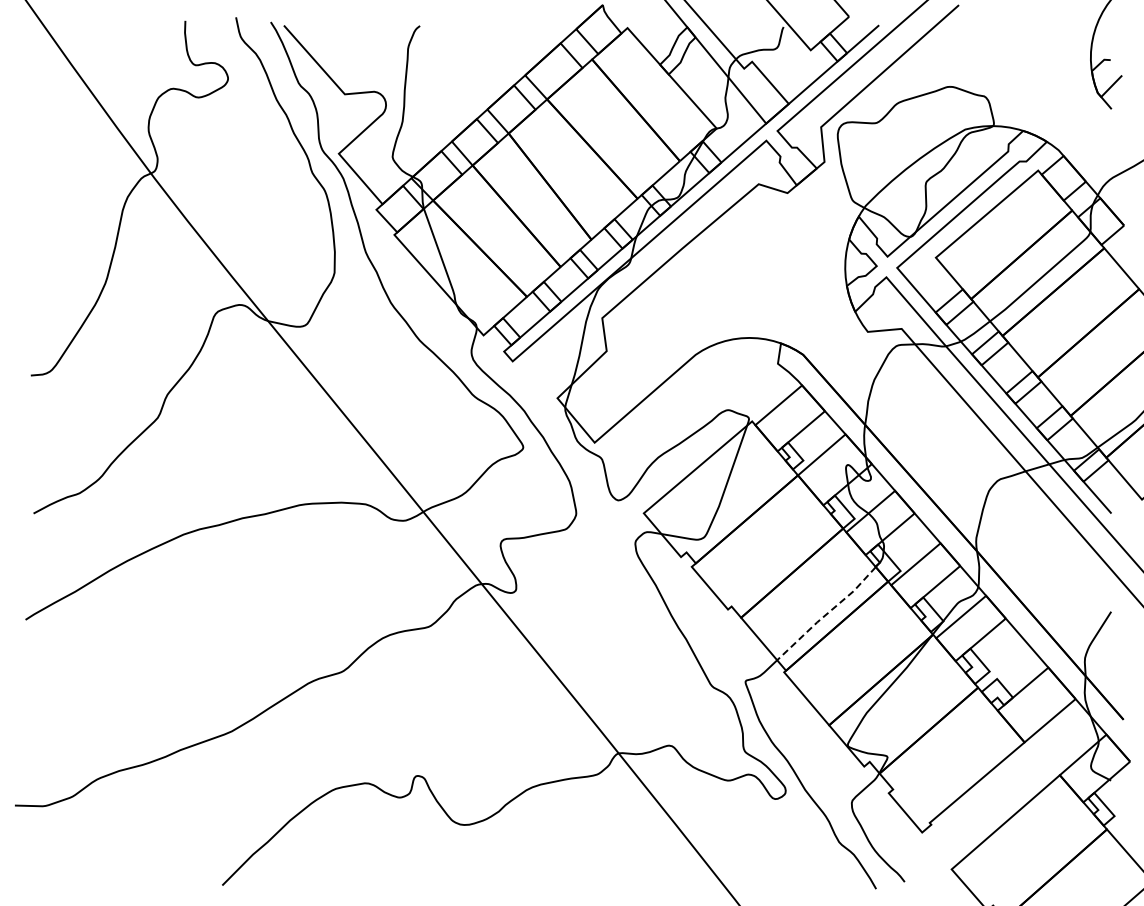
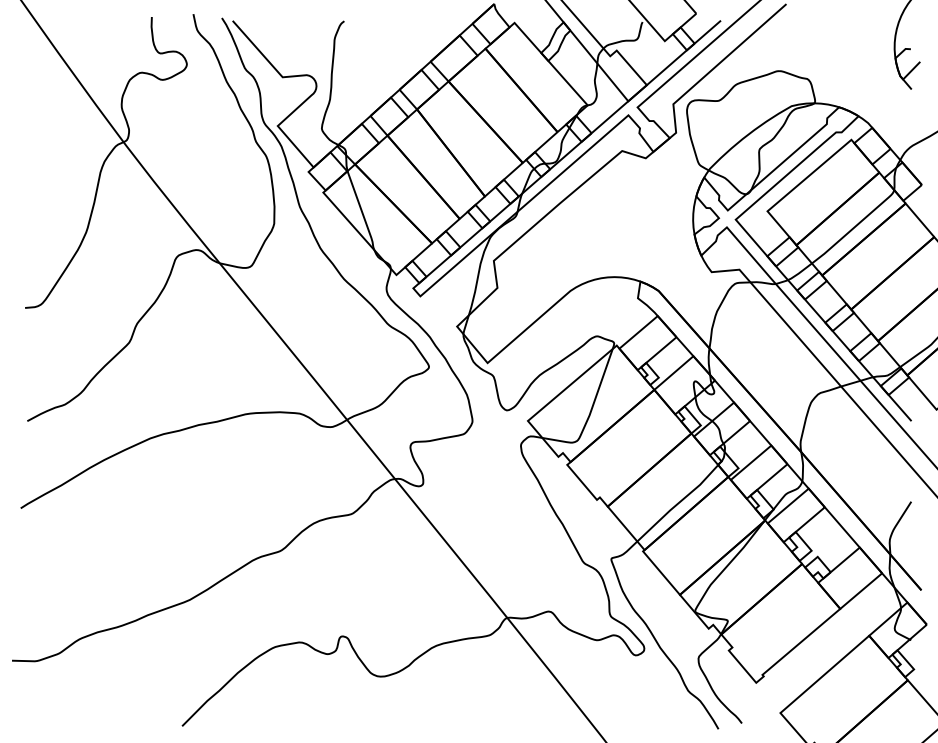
line: (826, 614) -> (677, 503), dashed -> solid

